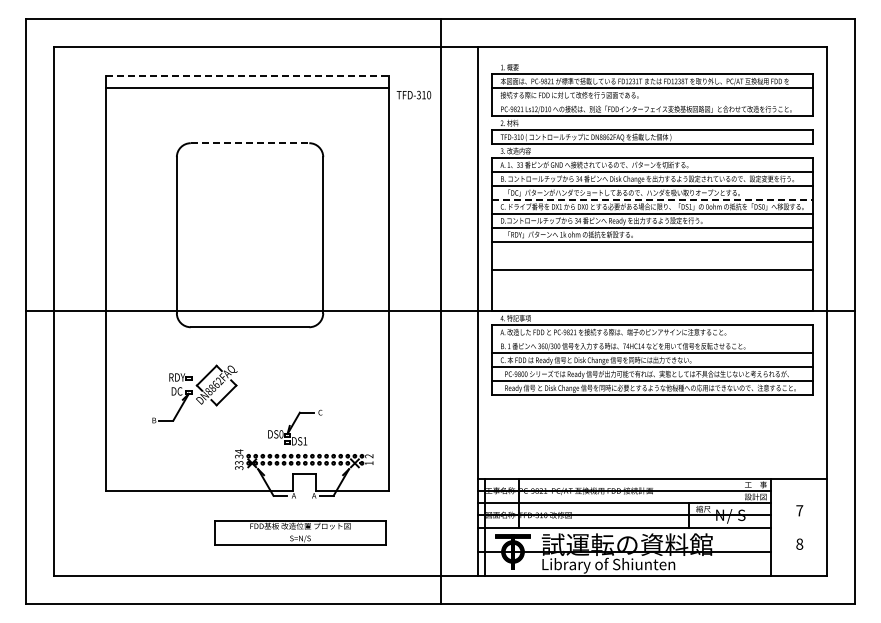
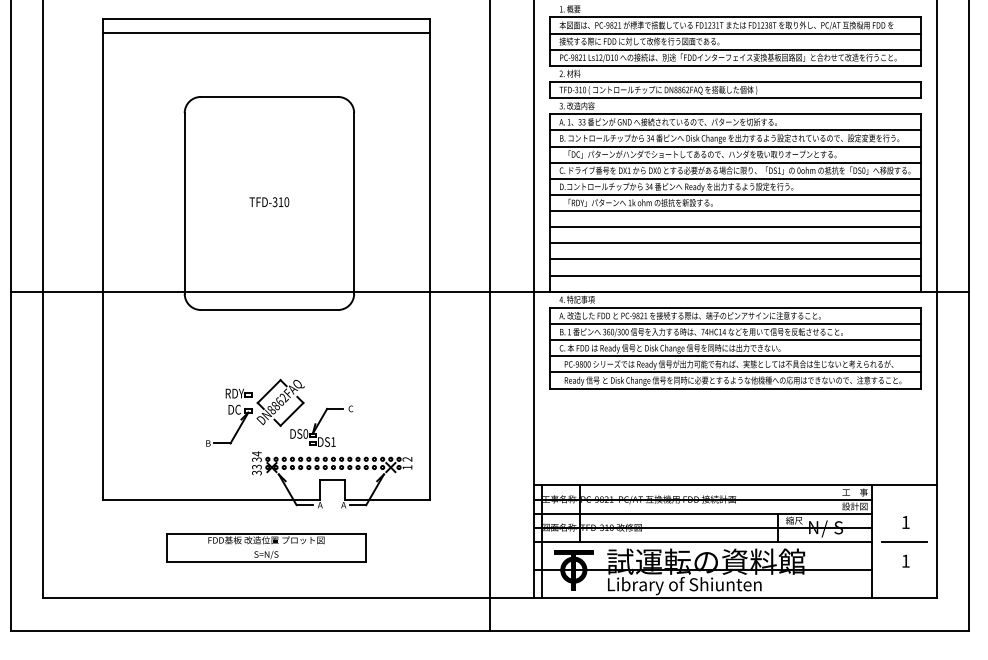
line: (247, 76) -> (266, 19), dashed -> solid
text: (413, 94) -> (268, 201), moved
line: (652, 102) -> (735, 49), added
line: (250, 143) -> (269, 97), dashed -> solid
line: (652, 199) -> (735, 162), dashed -> solid
line: (652, 255) -> (735, 226), added
line: (652, 283) -> (735, 259), added
line: (652, 297) -> (735, 275), added
line: (652, 339) -> (735, 324), added
part: (194, 393) -> (254, 412), moved
text: (799, 510) -> (905, 522), 7 -> 1
line: (798, 527) -> (904, 541), added
part: (300, 532) -> (266, 547), moved
text: (799, 543) -> (905, 560), 8 -> 1

